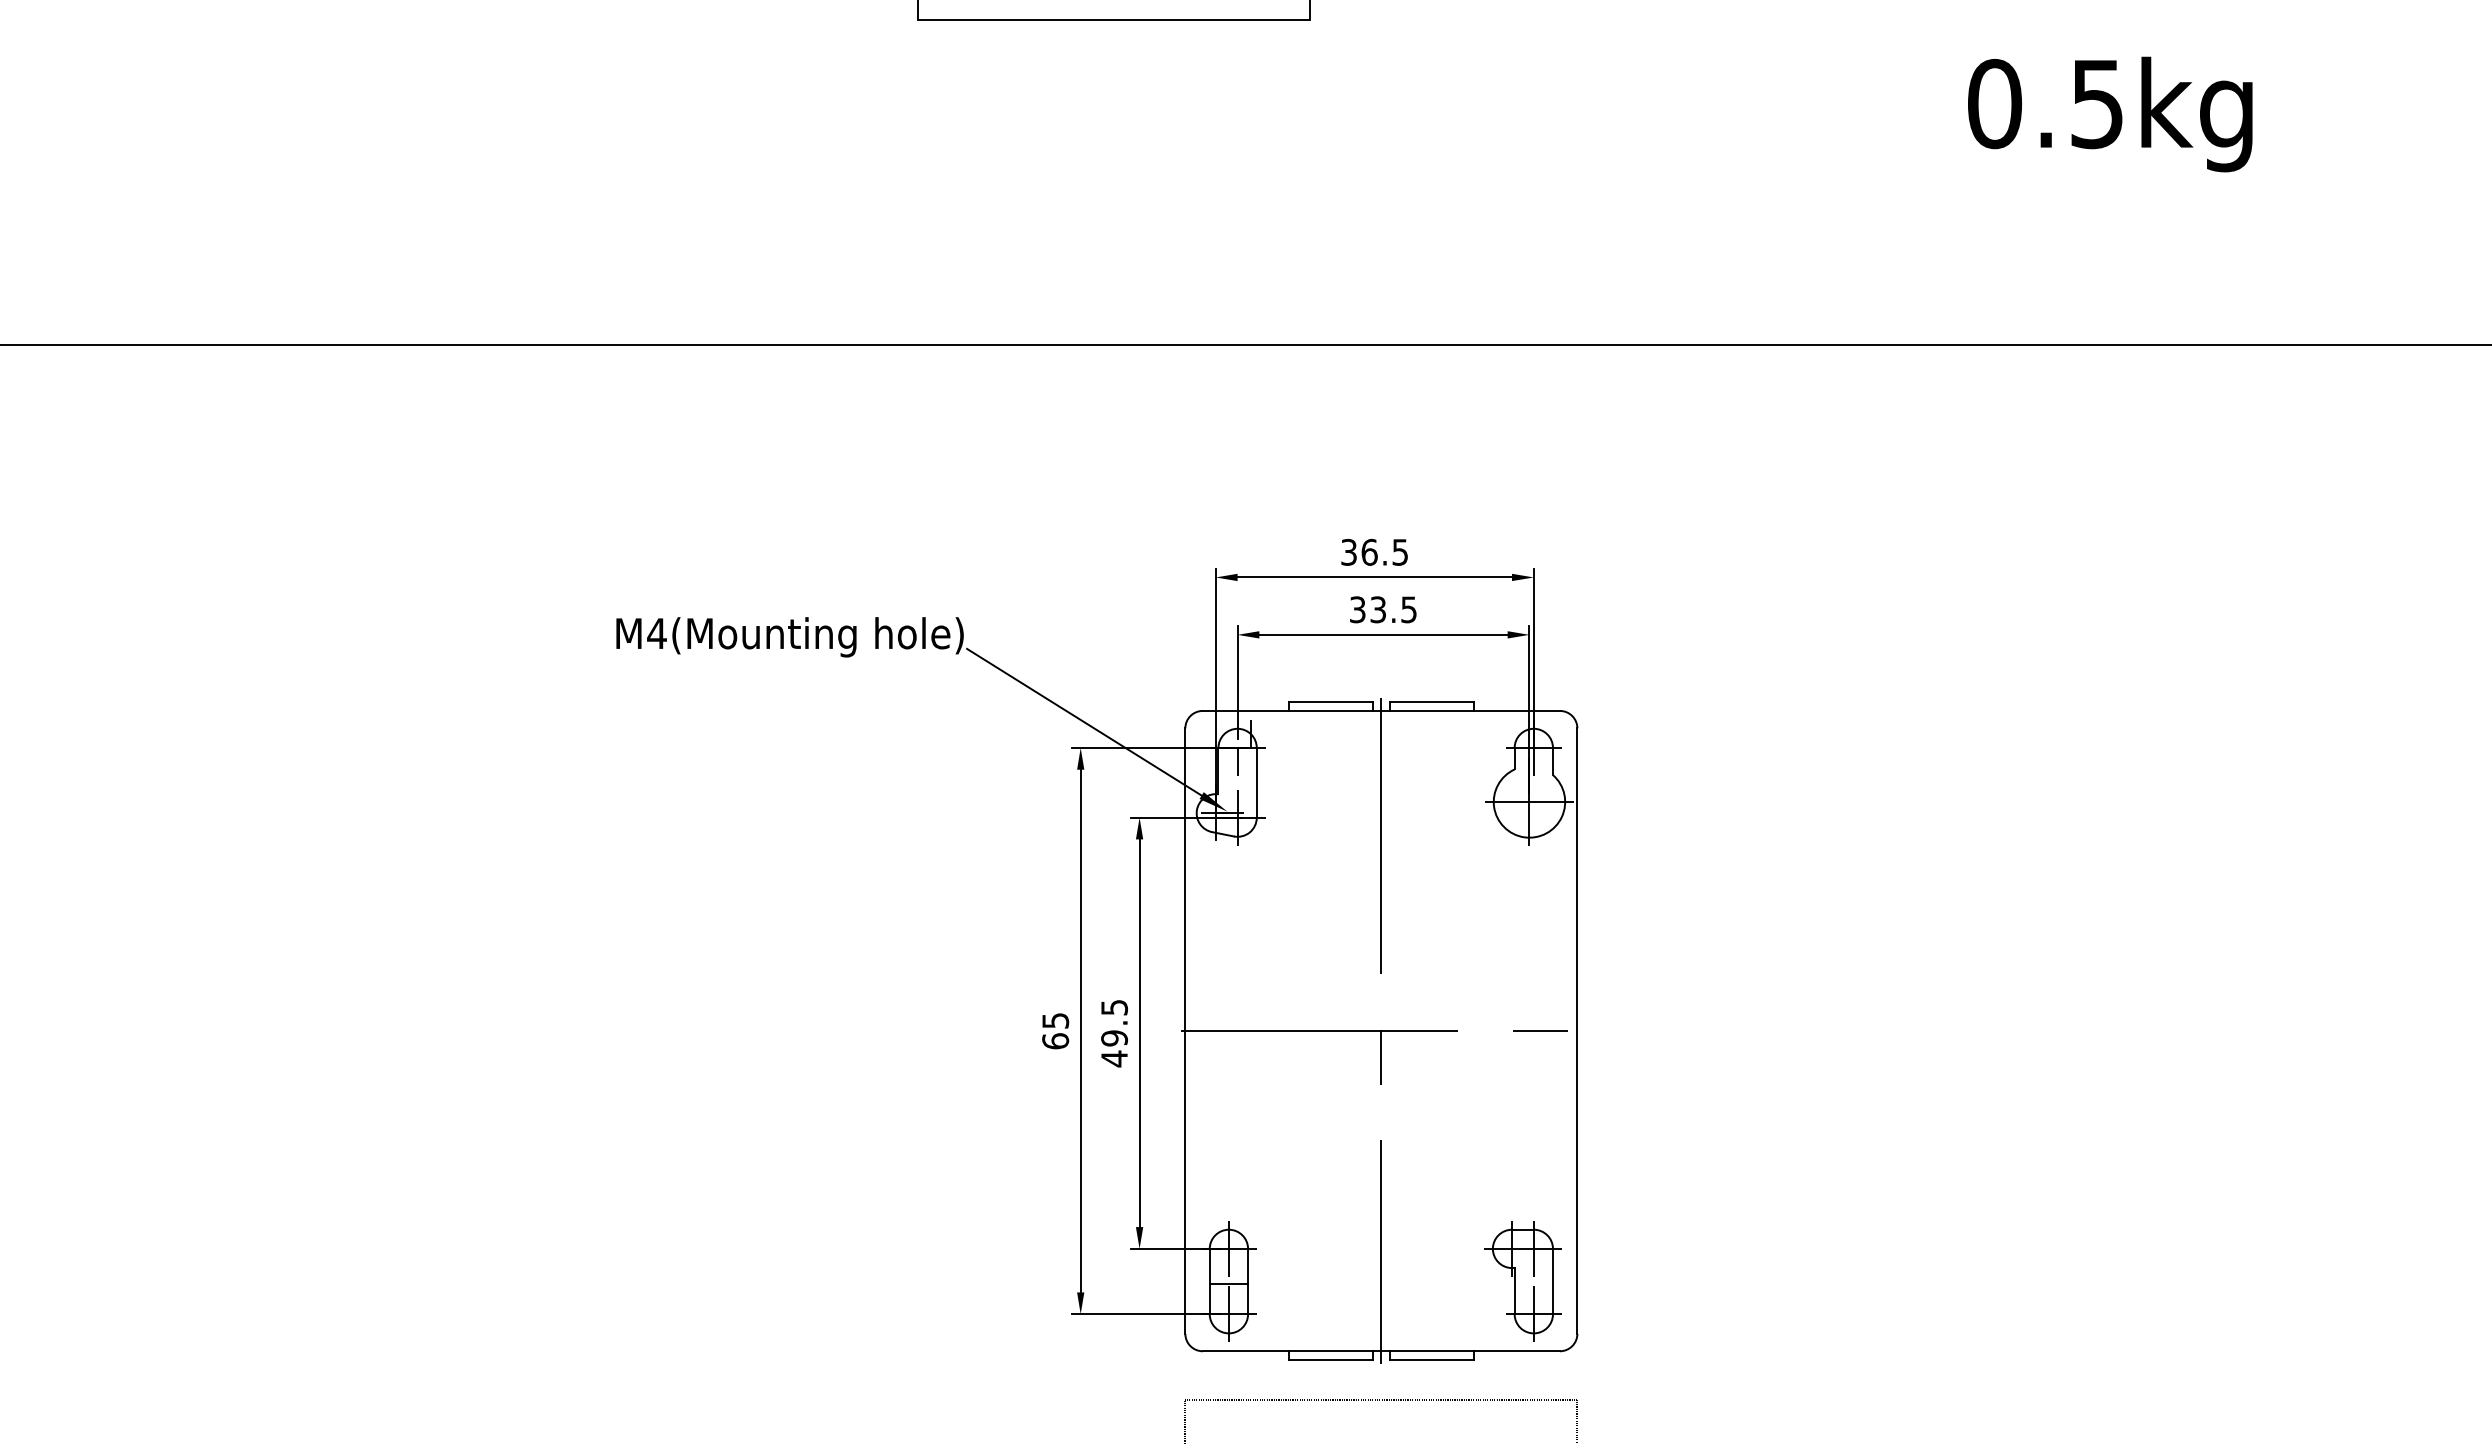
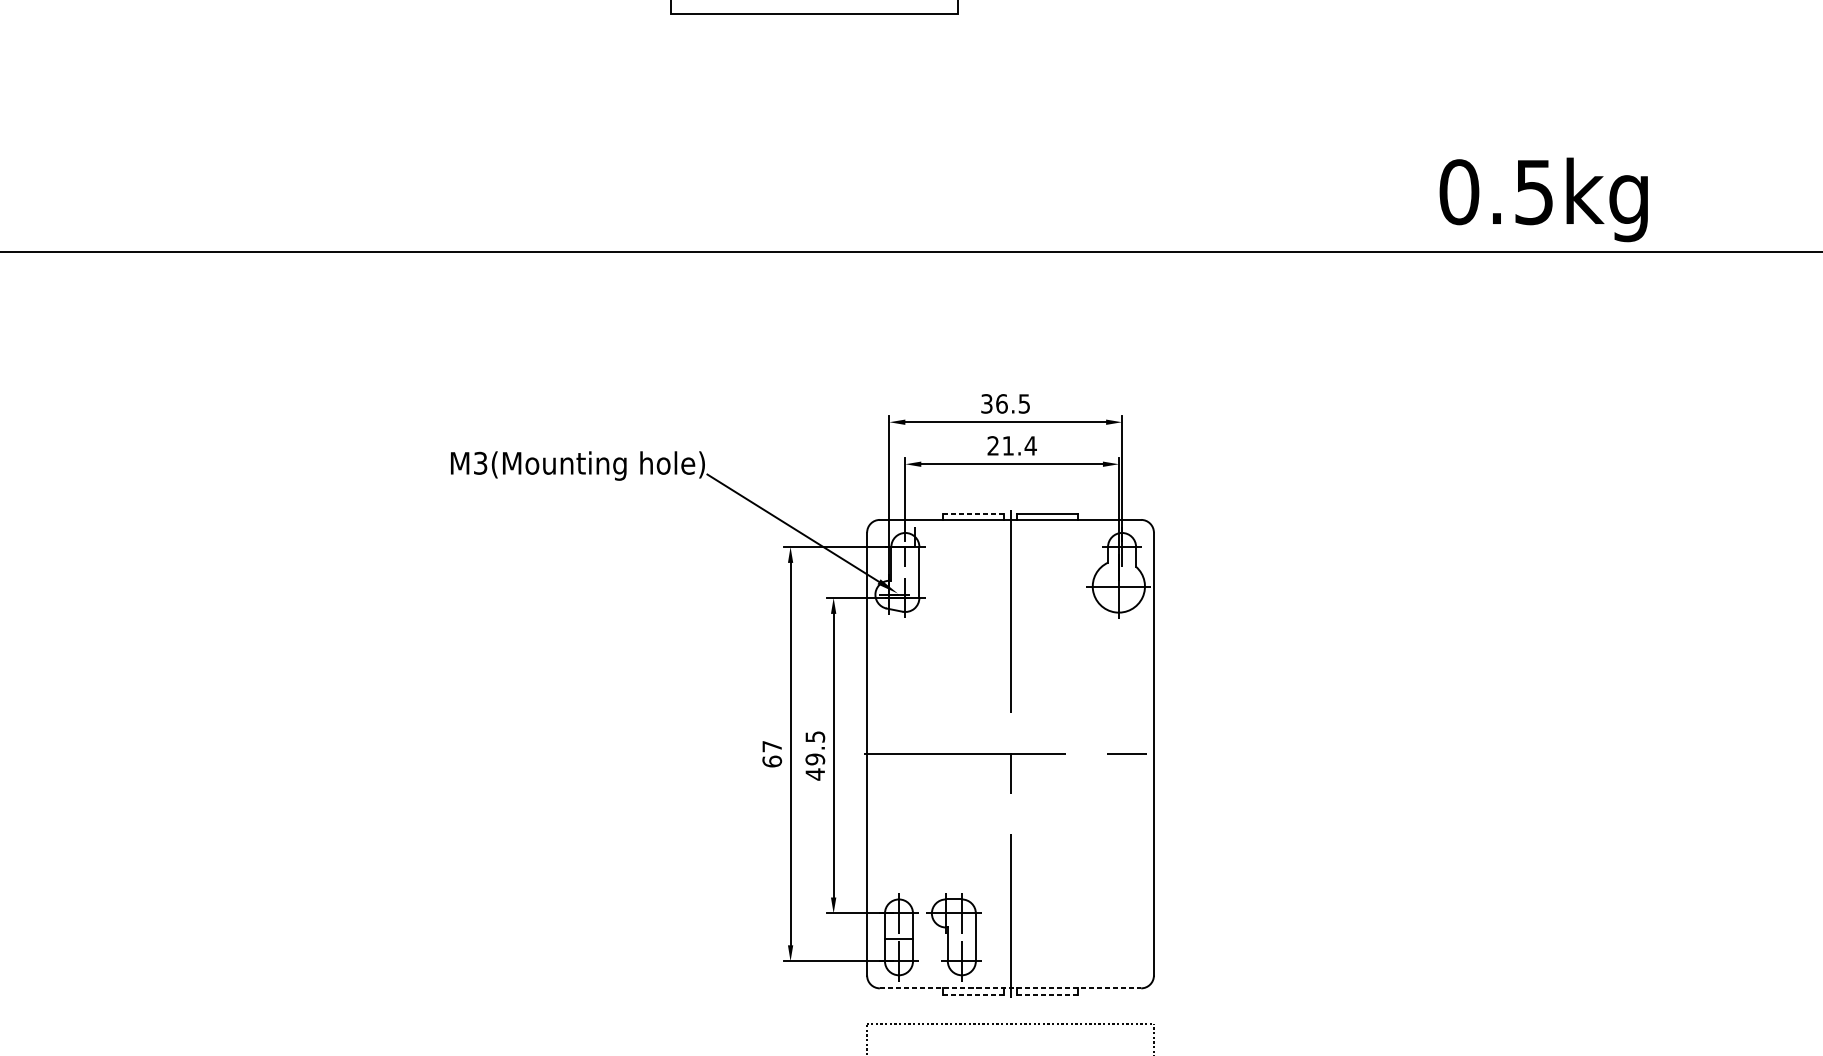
text: (2110, 114) -> (1543, 199), moved
text: (1383, 609) -> (1012, 445), 33.5 -> 21.4
text: (656, 633) -> (480, 463), M4(Mounting -> M3(Mounting
line: (1330, 702) -> (973, 513), solid -> dashed
text: (1055, 1020) -> (772, 746), 65 -> 67
part: (1522, 1281) -> (953, 937), moved
line: (1381, 1351) -> (1010, 988), solid -> dashed
line: (1330, 1359) -> (973, 994), solid -> dashed
line: (1431, 1359) -> (1047, 994), solid -> dashed

